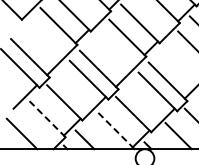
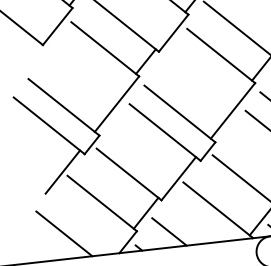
line: (46, 118) -> (101, 203), dashed -> solid
line: (115, 130) -> (218, 210), dashed -> solid

